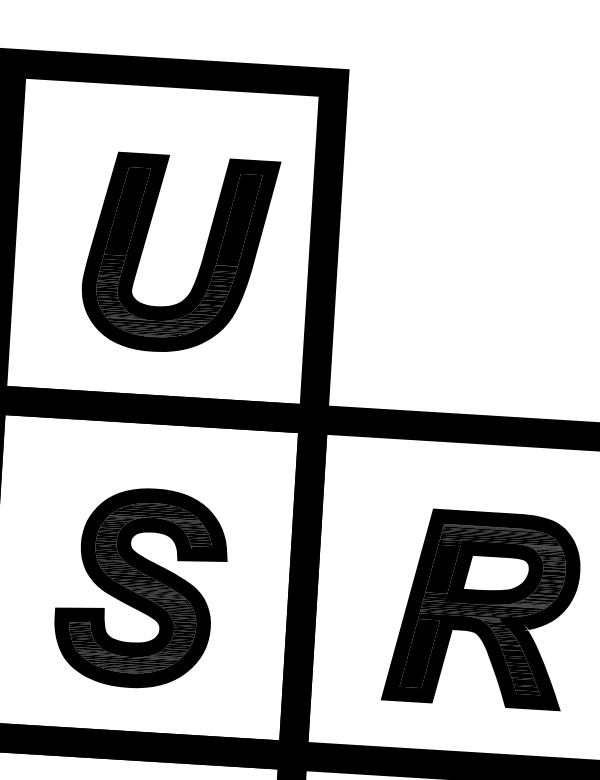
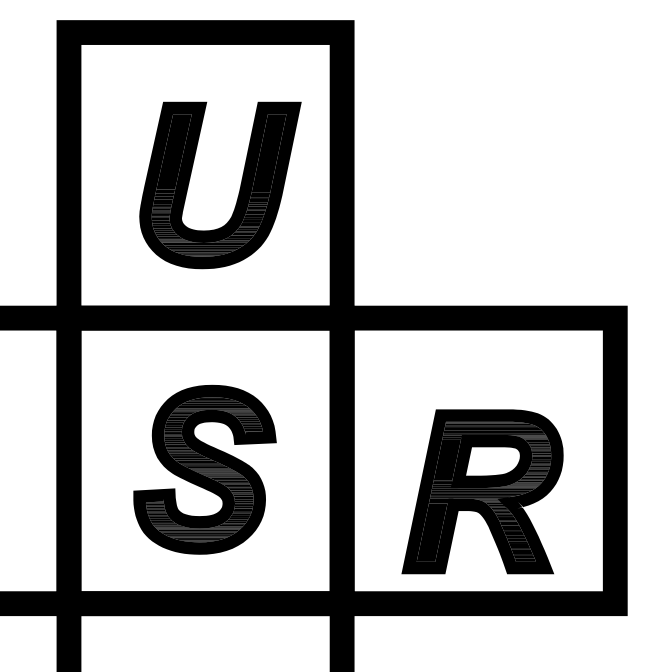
part: (482, 608) -> (482, 491), moved

